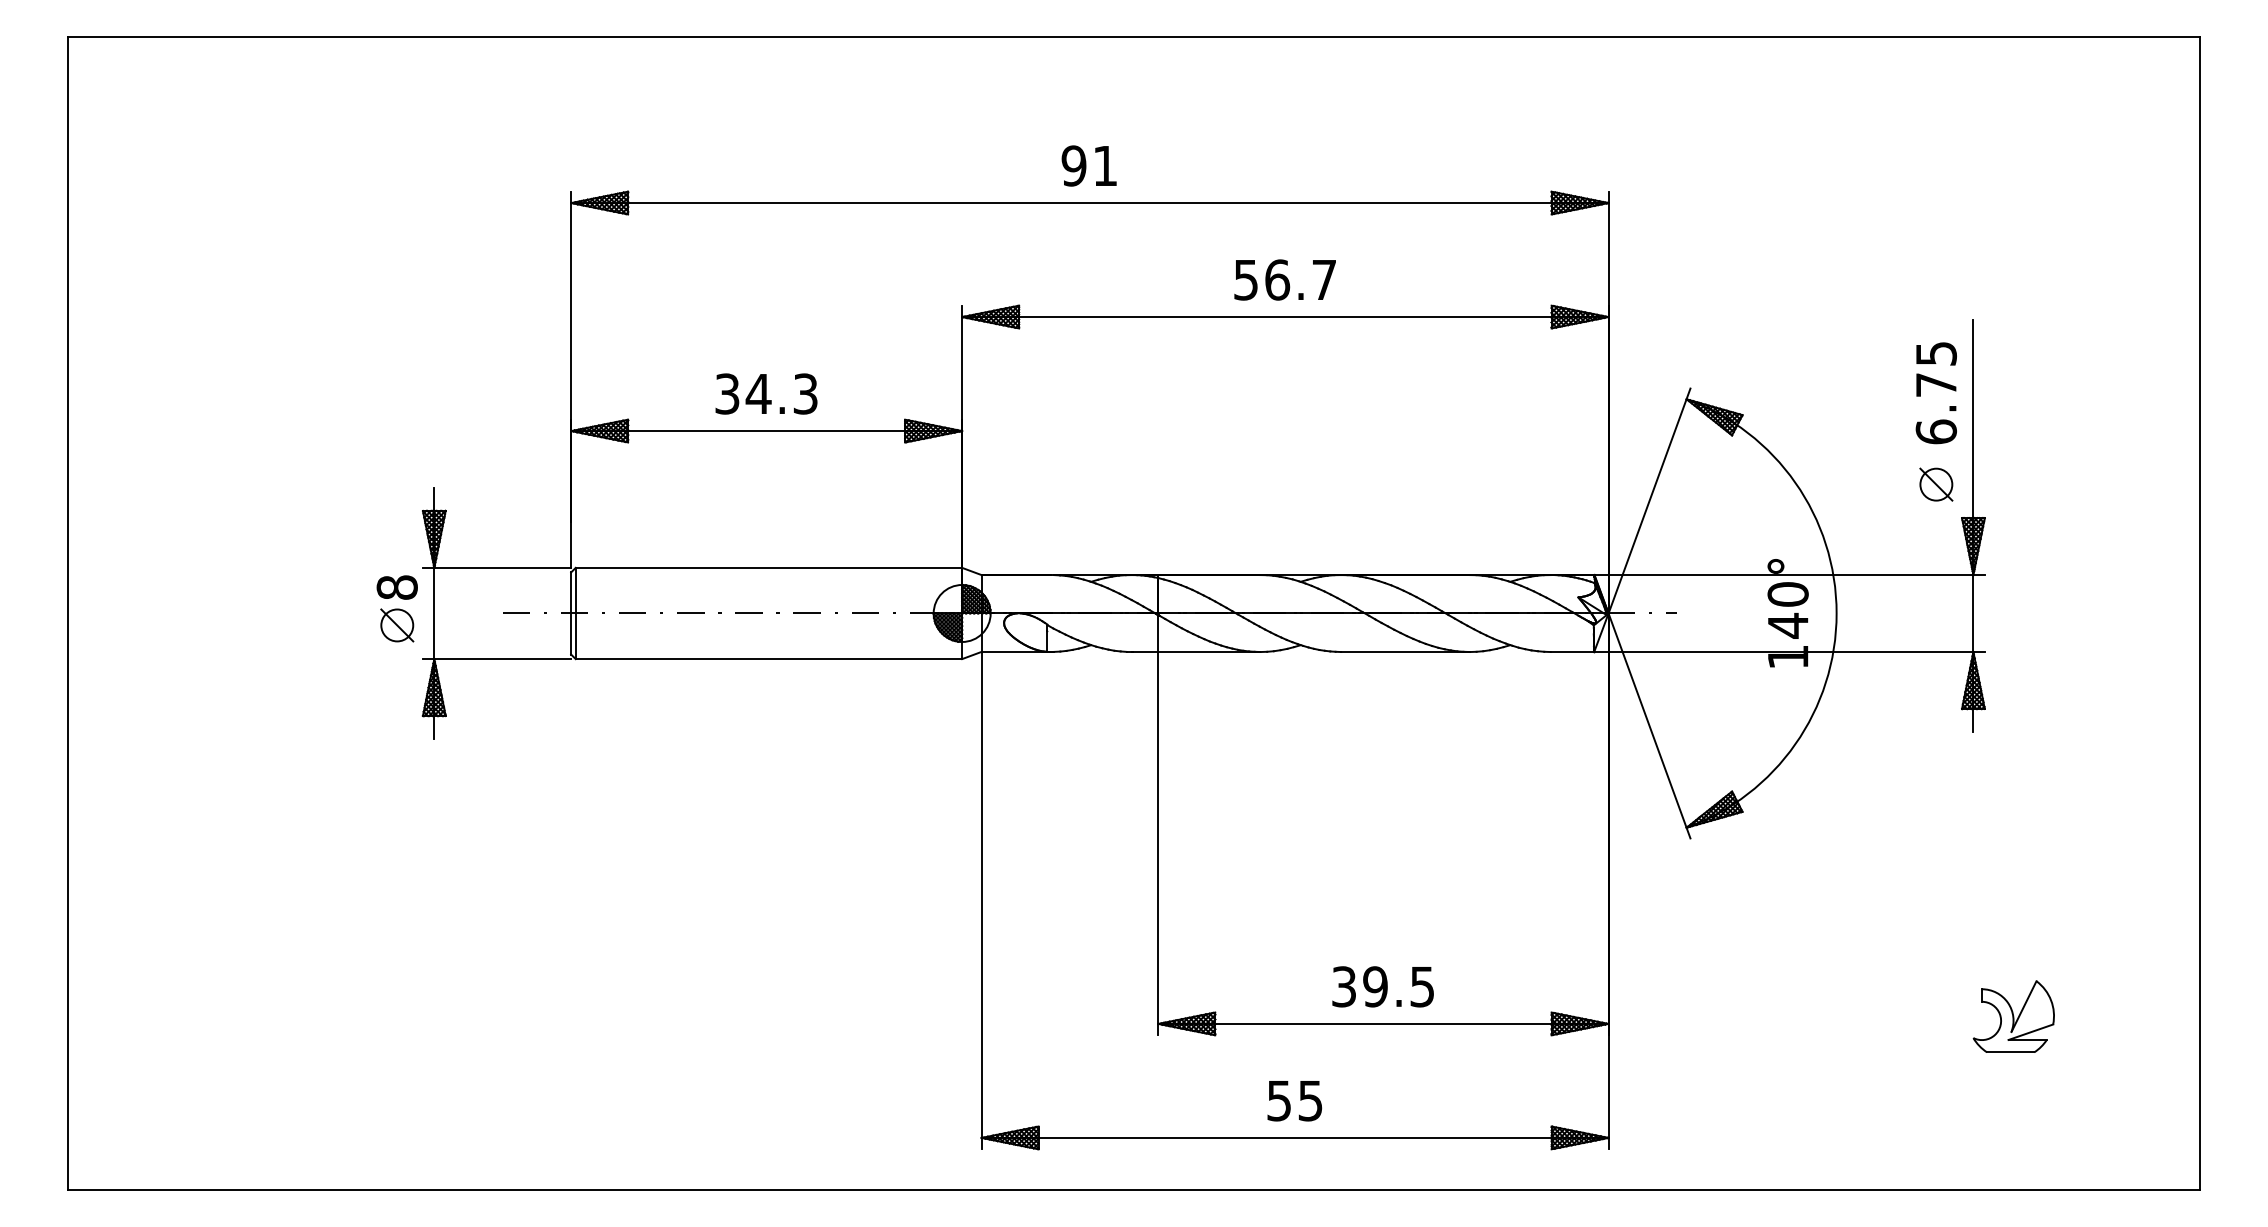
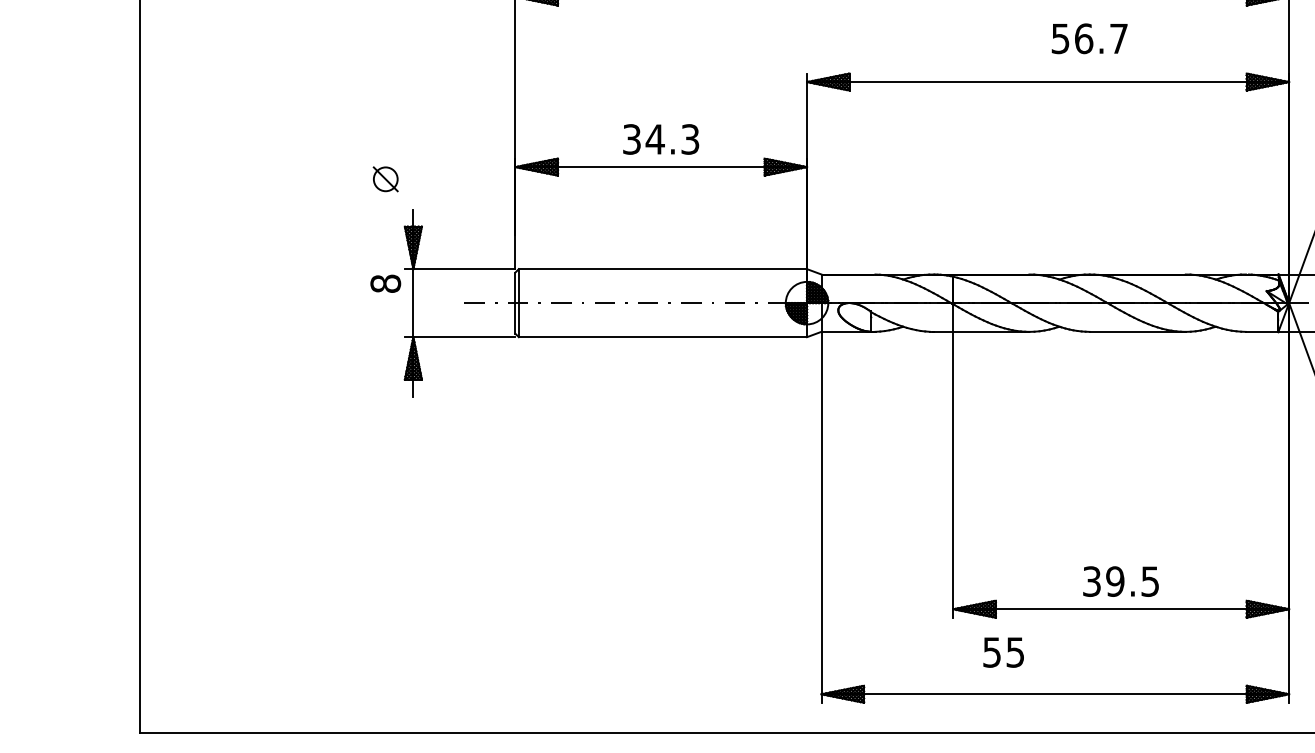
text: (1284, 279) -> (1089, 38), moved
part: (397, 625) -> (385, 179), moved
text: (1294, 1101) -> (1003, 652), moved

